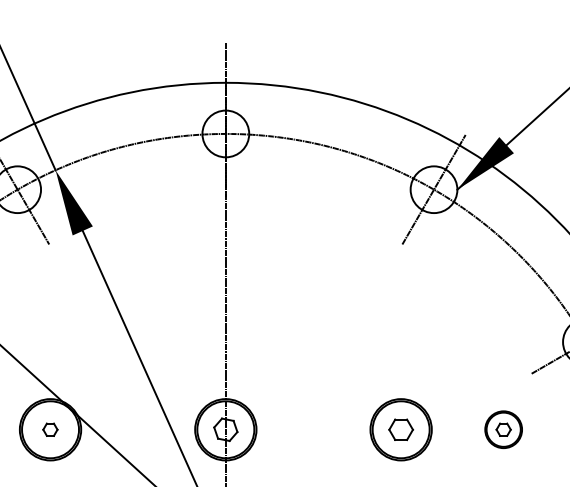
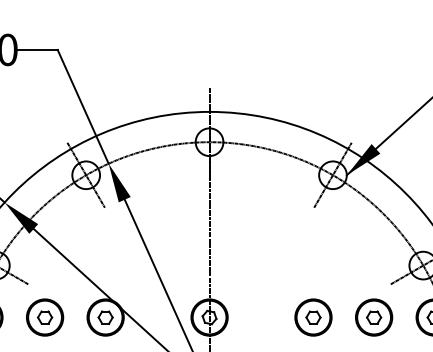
part: (50, 429) -> (105, 317), size x1.67
part: (504, 429) -> (374, 317), size x1.67

